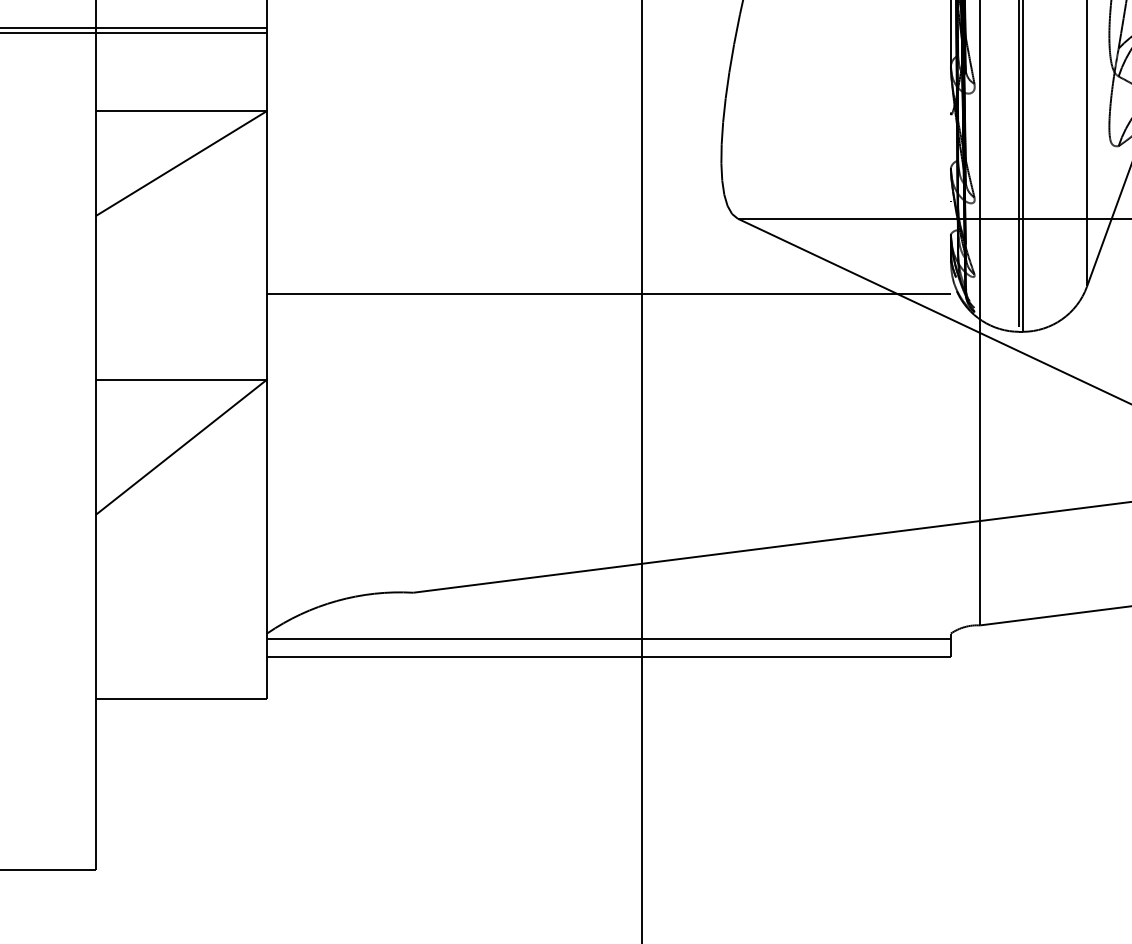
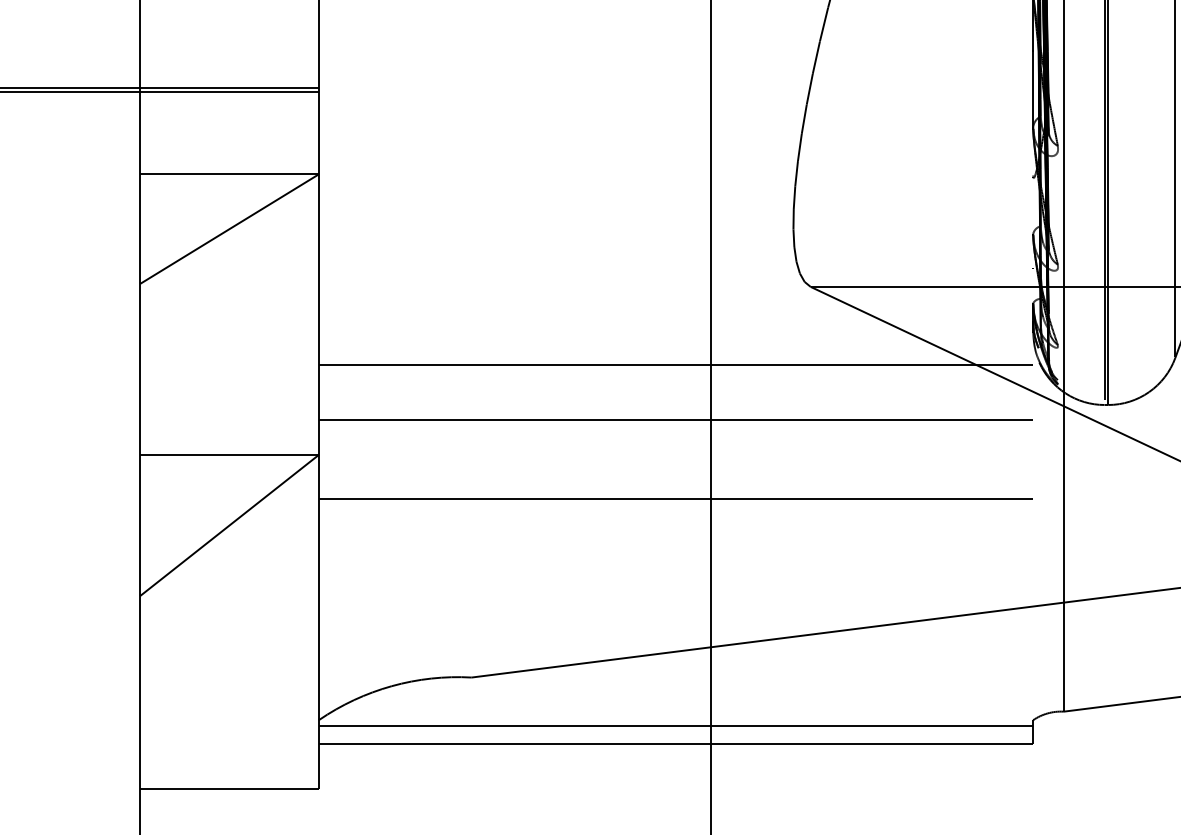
line: (608, 345) -> (675, 419), added
line: (608, 421) -> (675, 498), added

